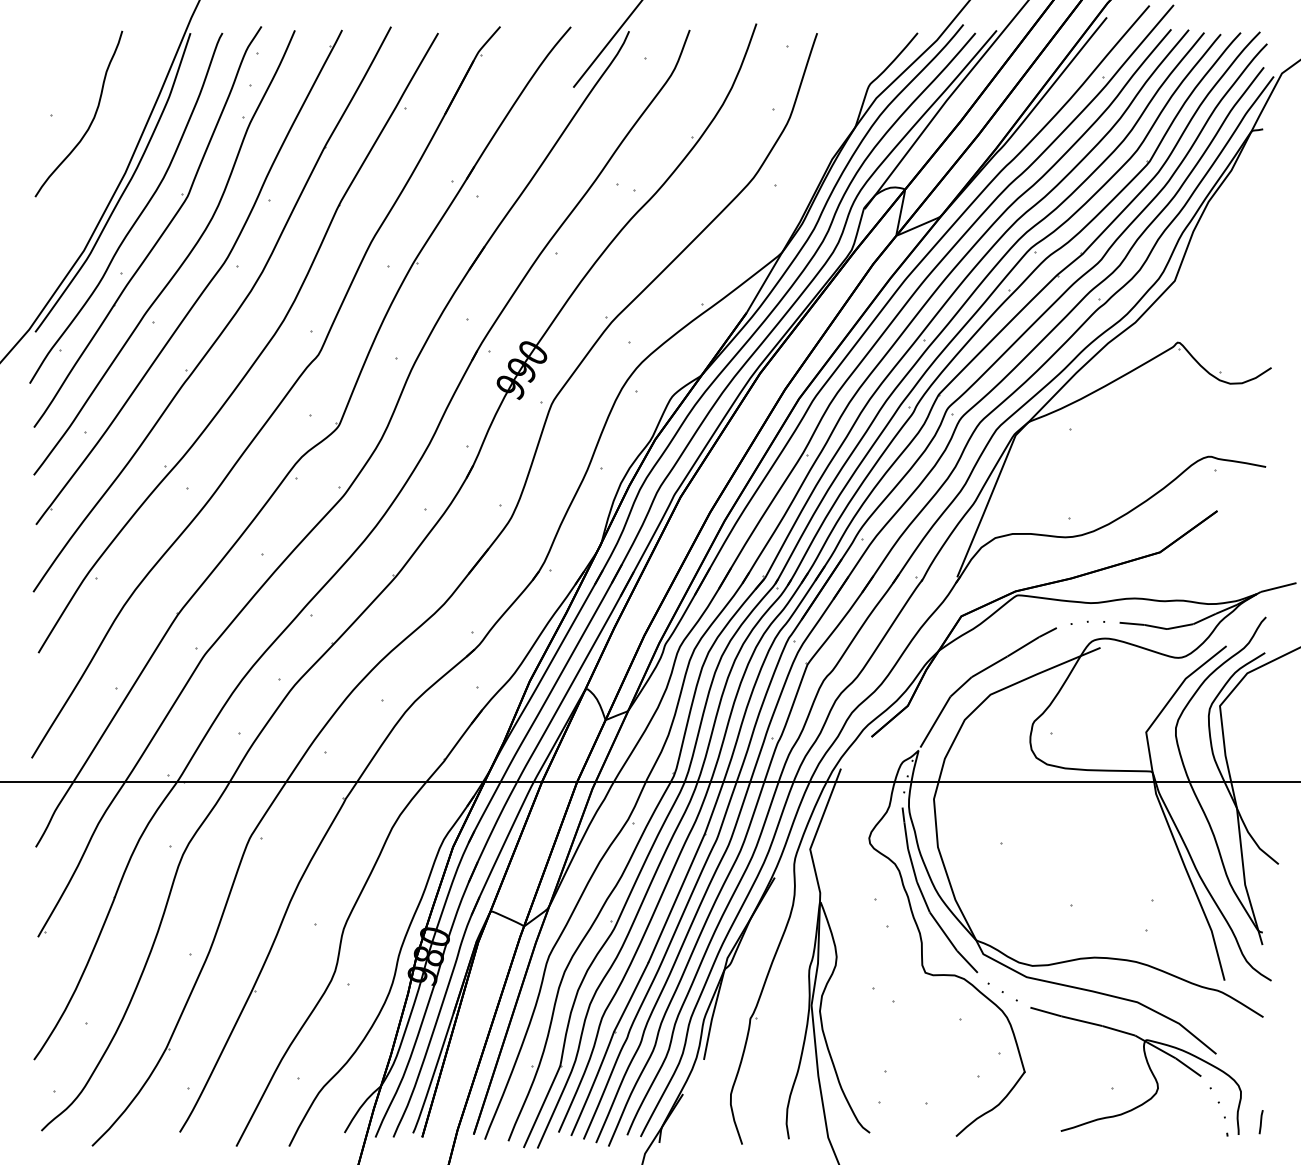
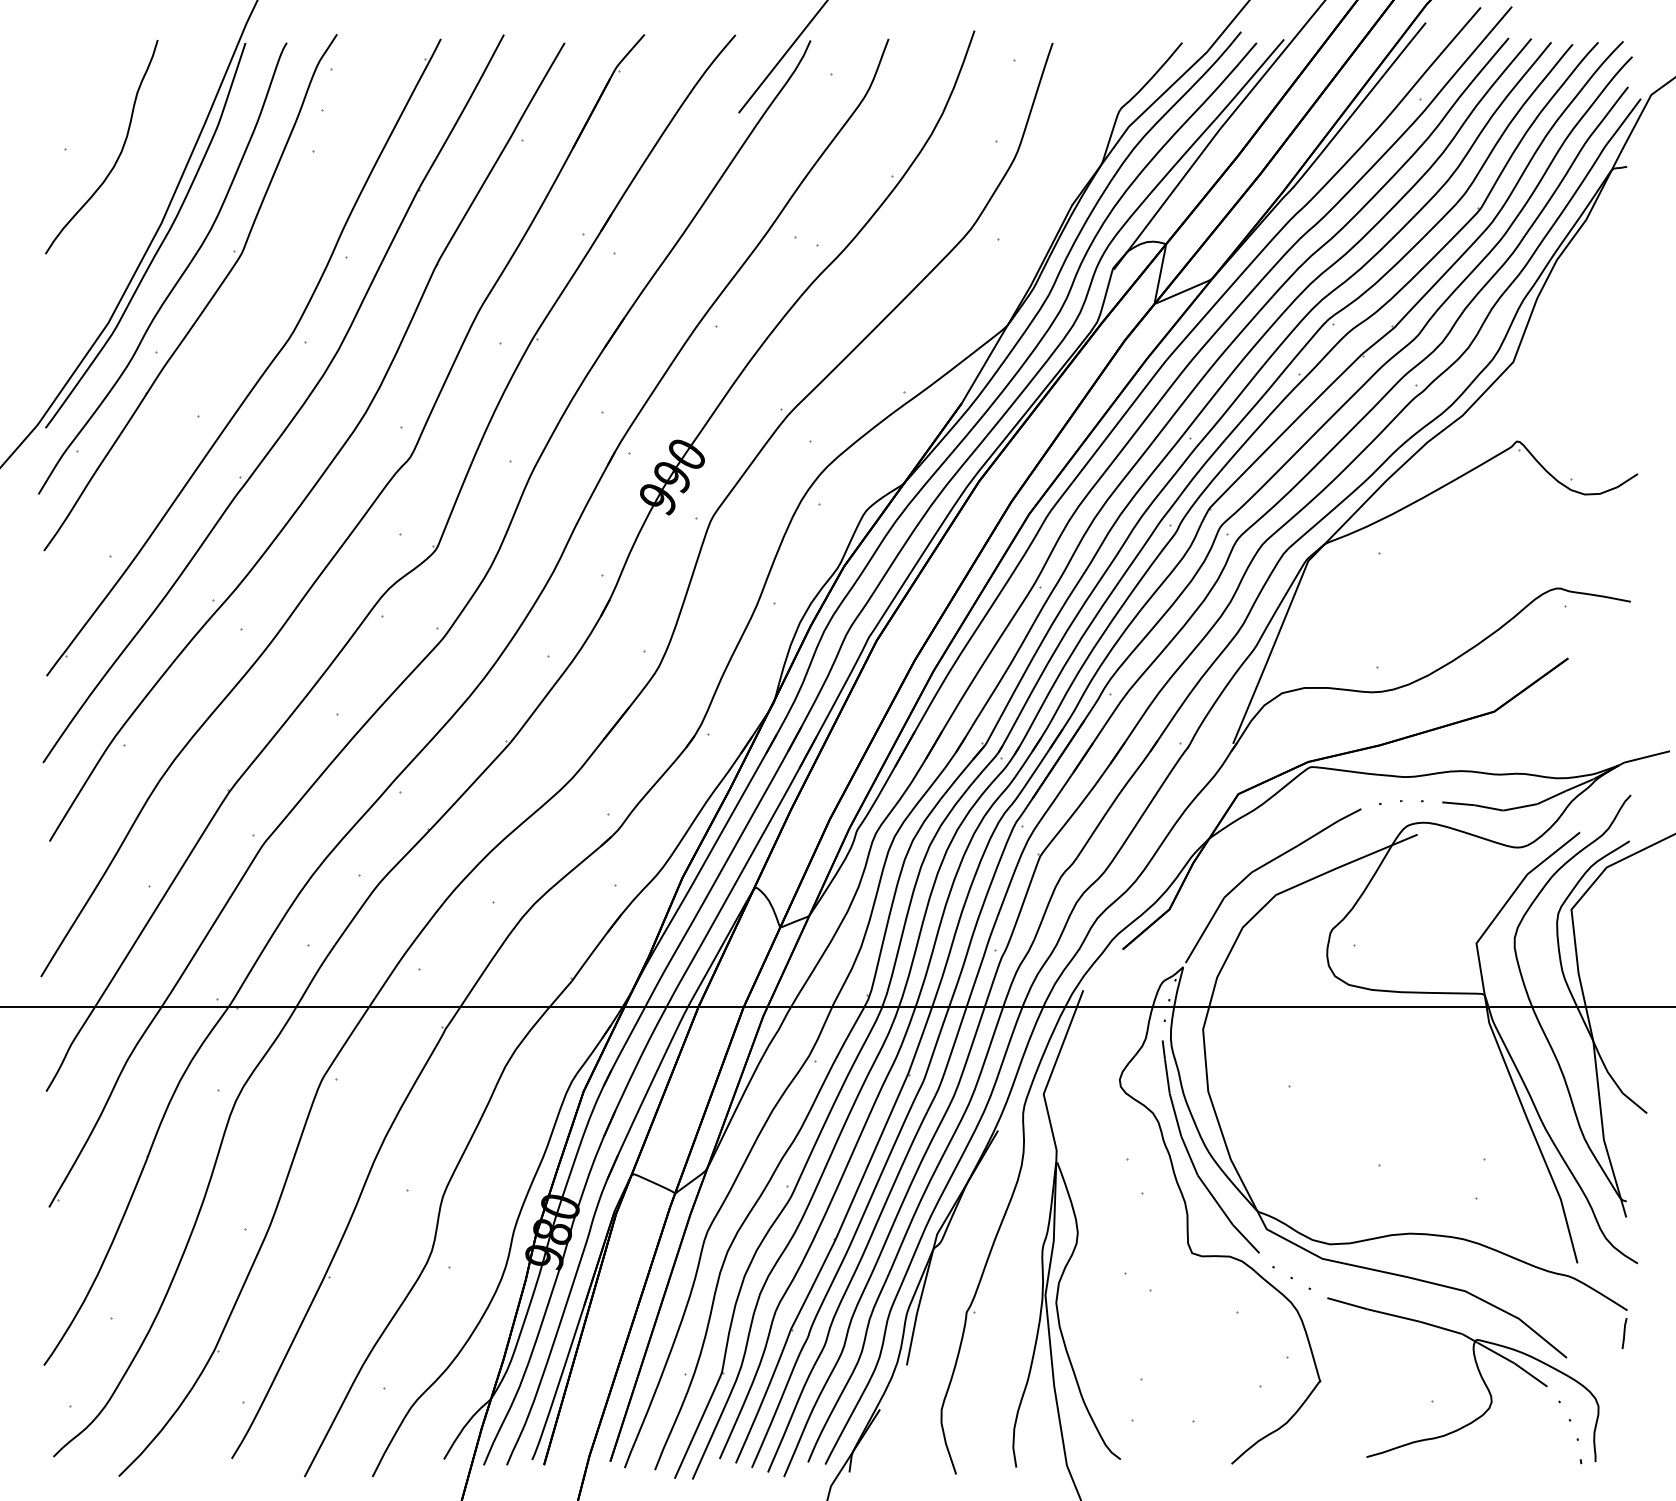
curve: (181, 264) -> (233, 340), removed
line: (1261, 1122) -> (1624, 1333), moved

